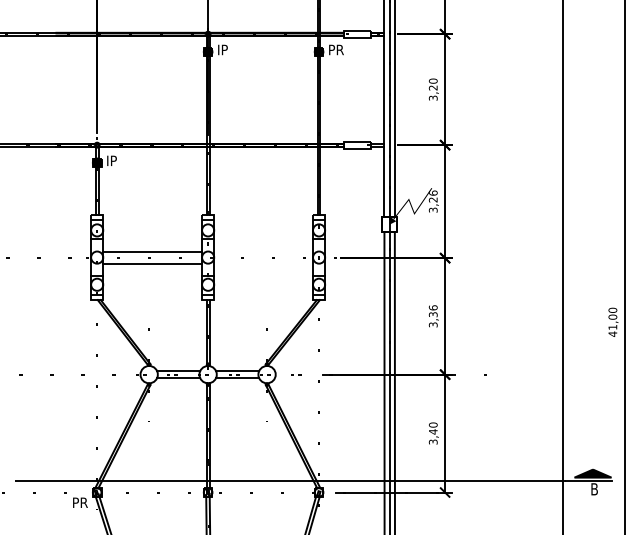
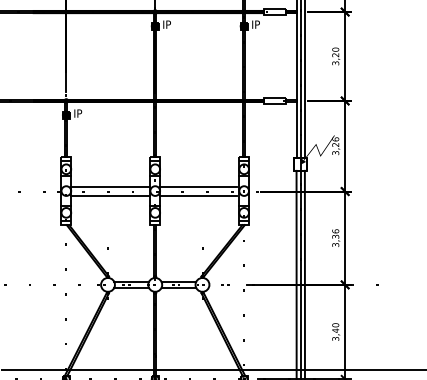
text: (336, 49) -> (258, 24), PR -> IP
line: (261, 252) -> (198, 187), added
line: (261, 264) -> (198, 196), added

